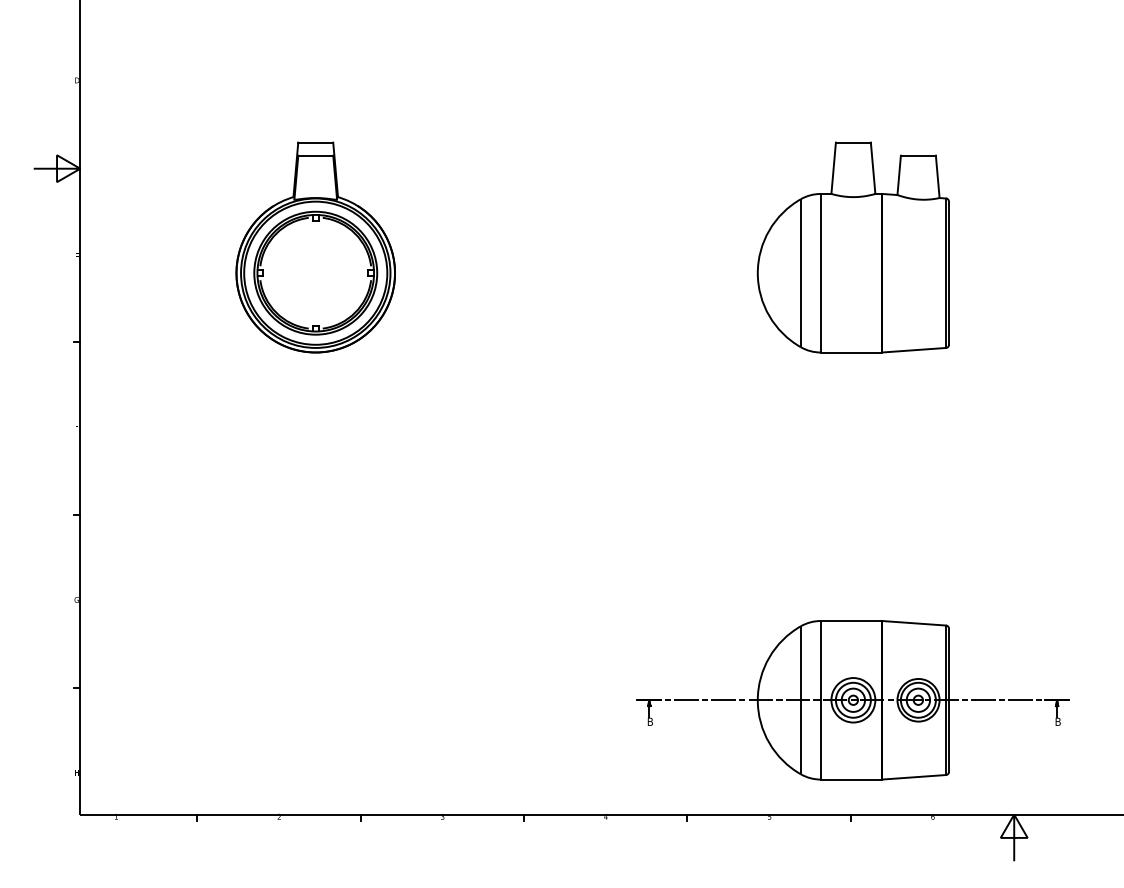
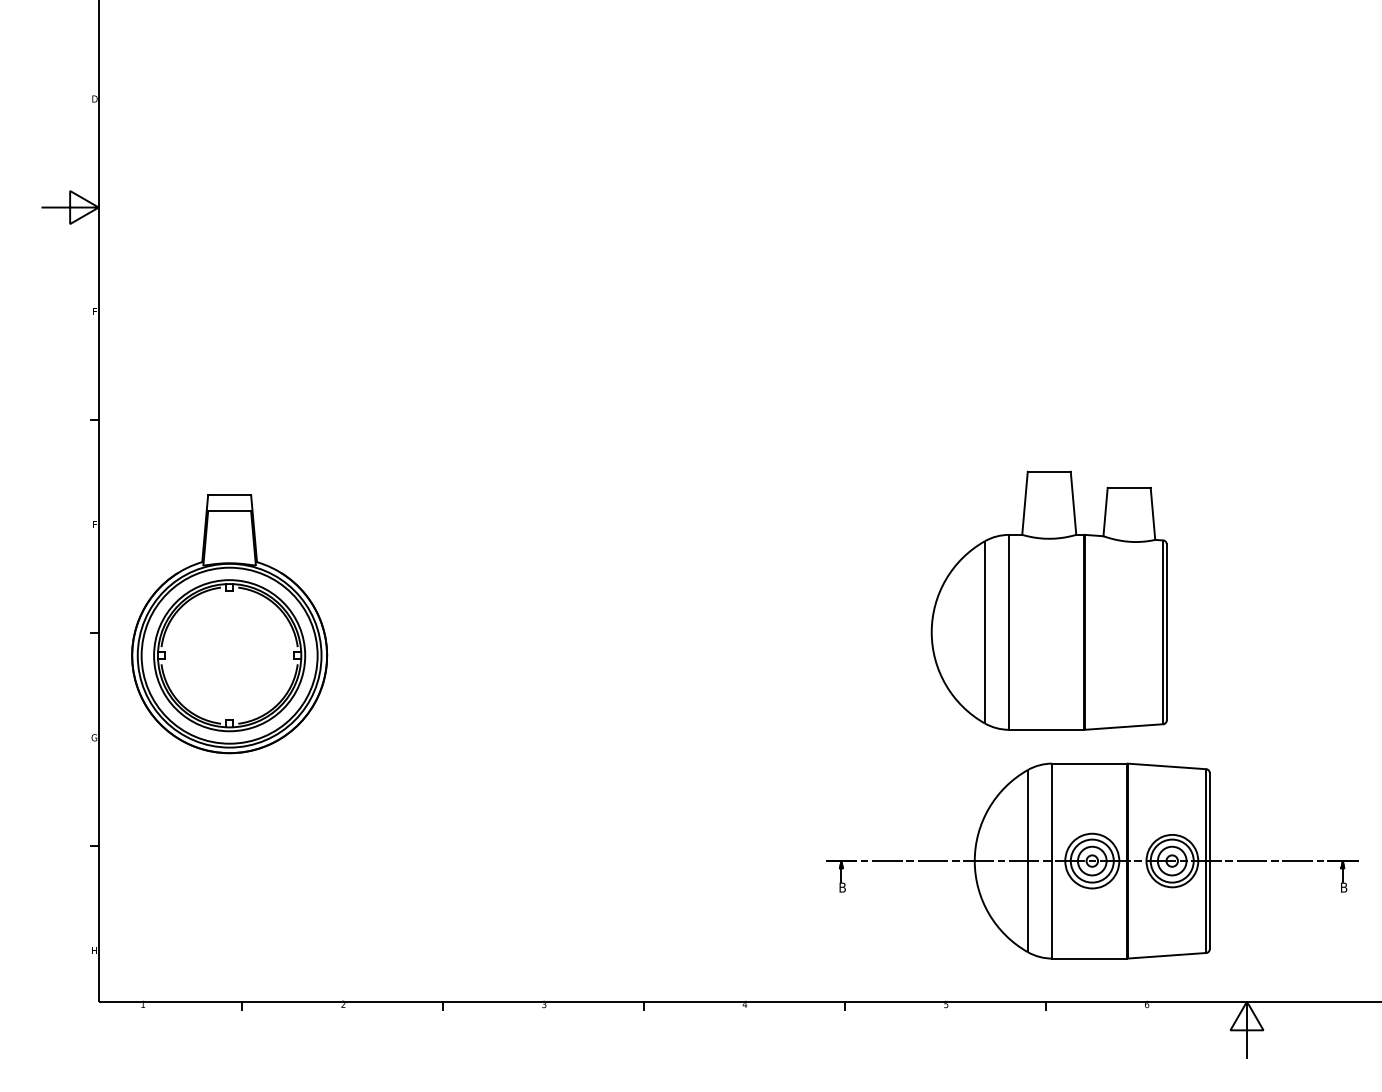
part: (315, 247) -> (229, 624), moved
part: (852, 247) -> (1048, 600), moved
part: (852, 700) -> (1091, 861), moved

